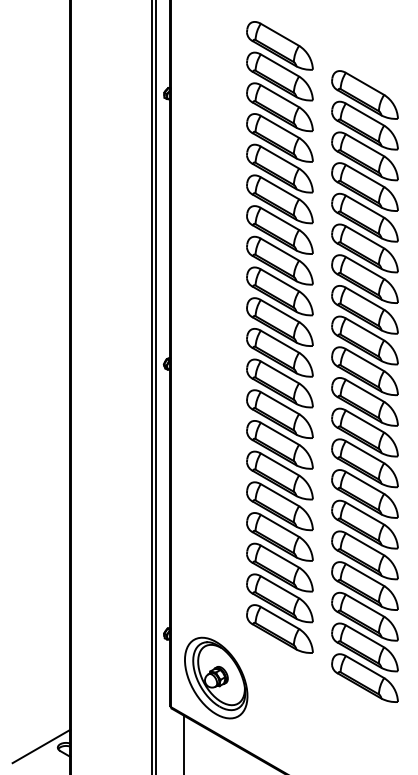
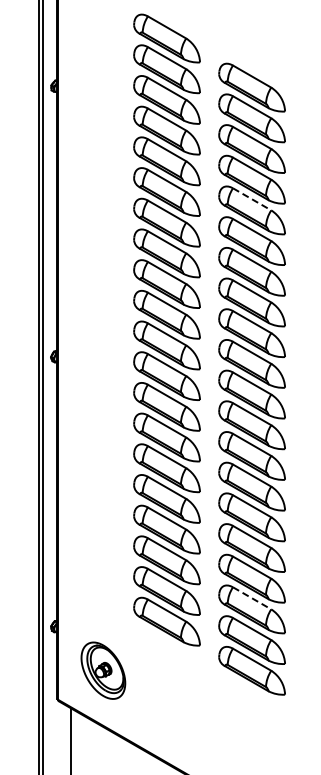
line: (365, 206) -> (252, 199), solid -> dashed
line: (365, 605) -> (252, 598), solid -> dashed
part: (216, 677) -> (103, 670), size x0.7

